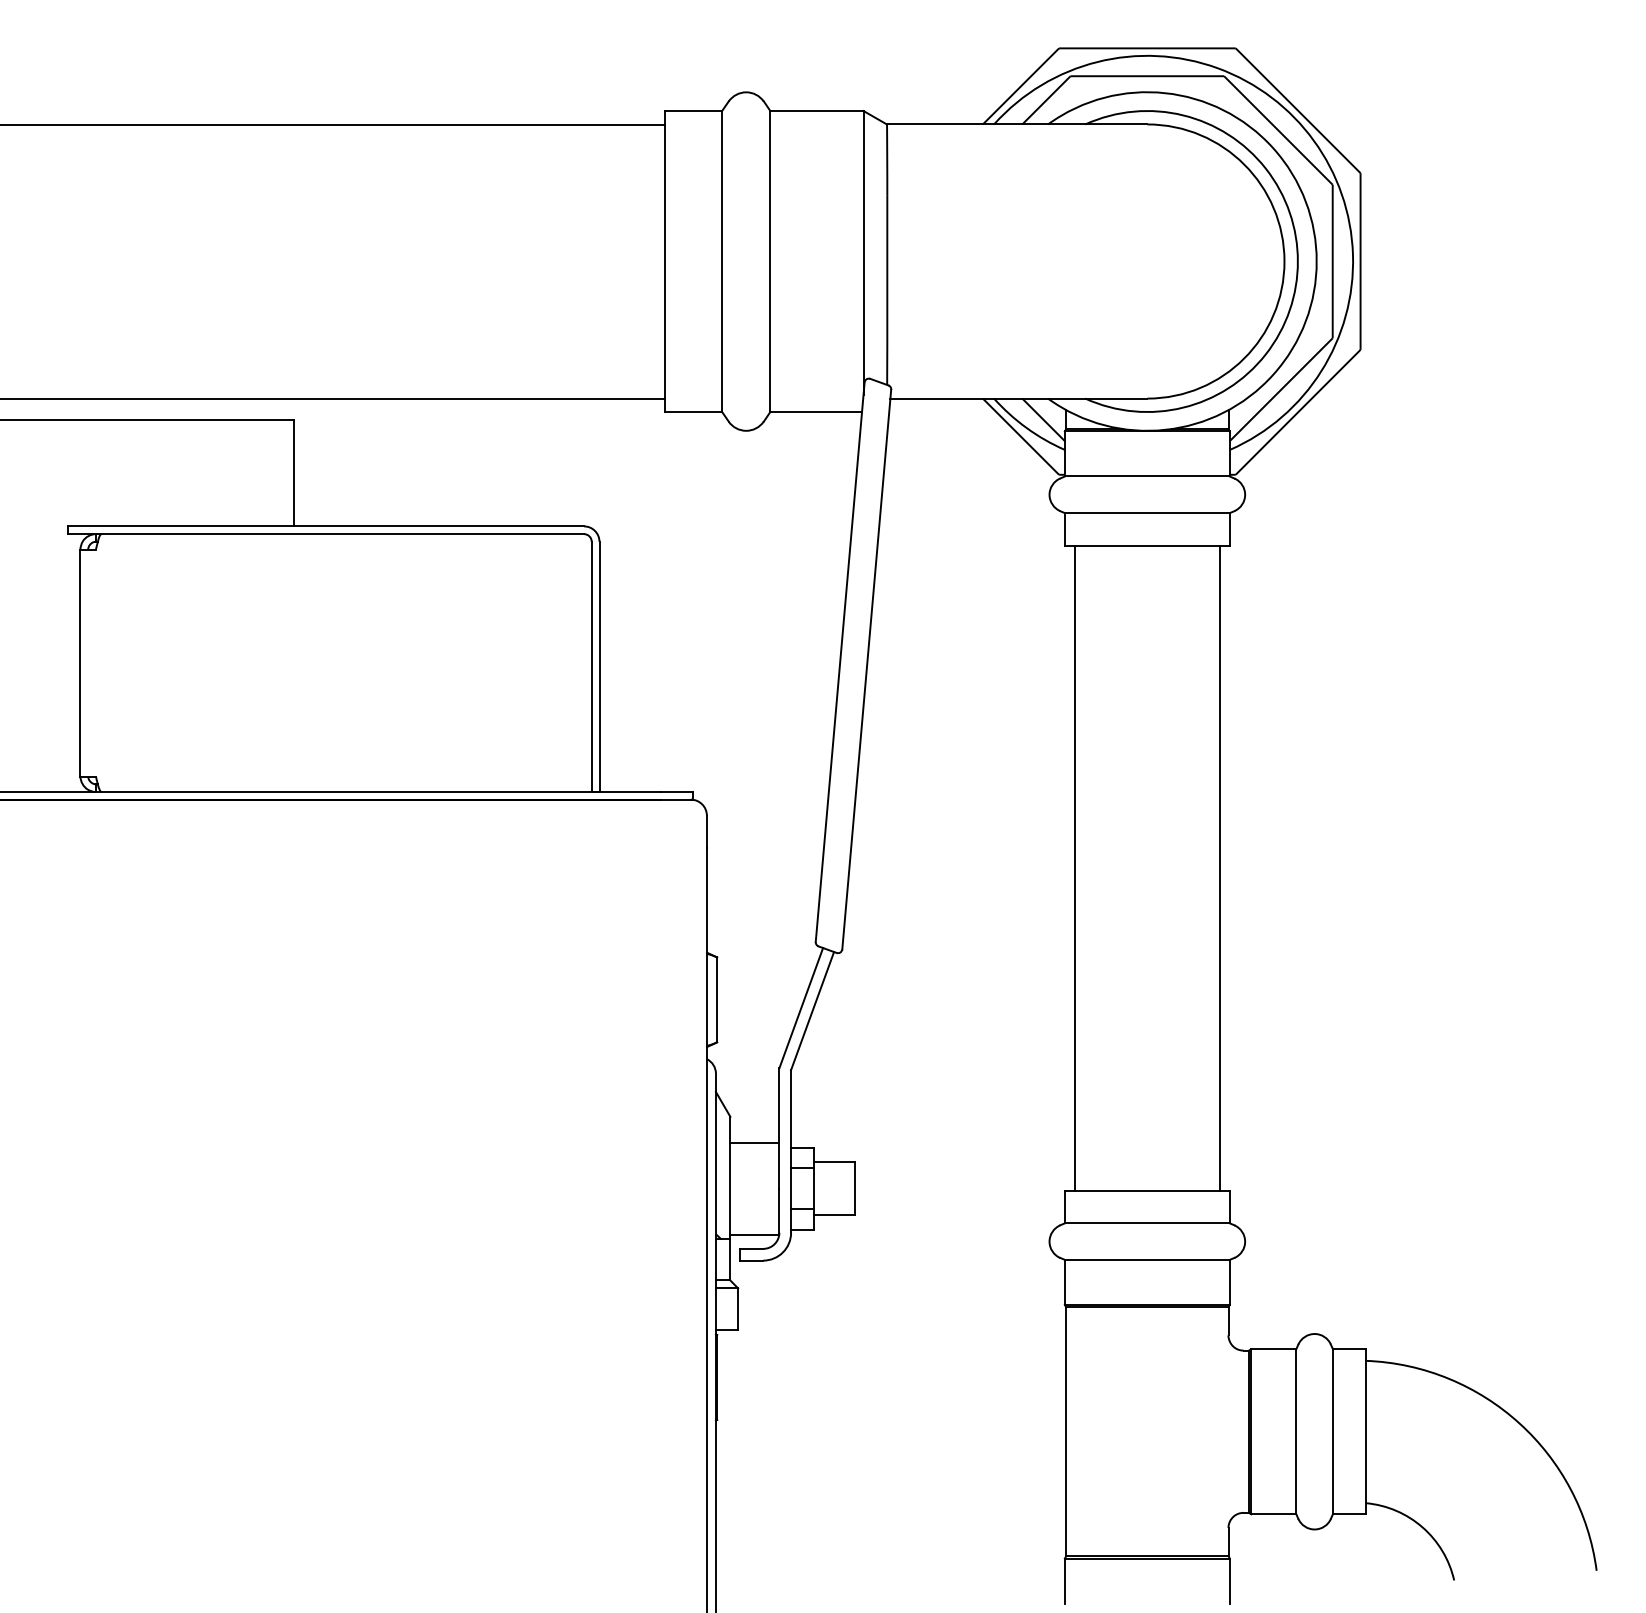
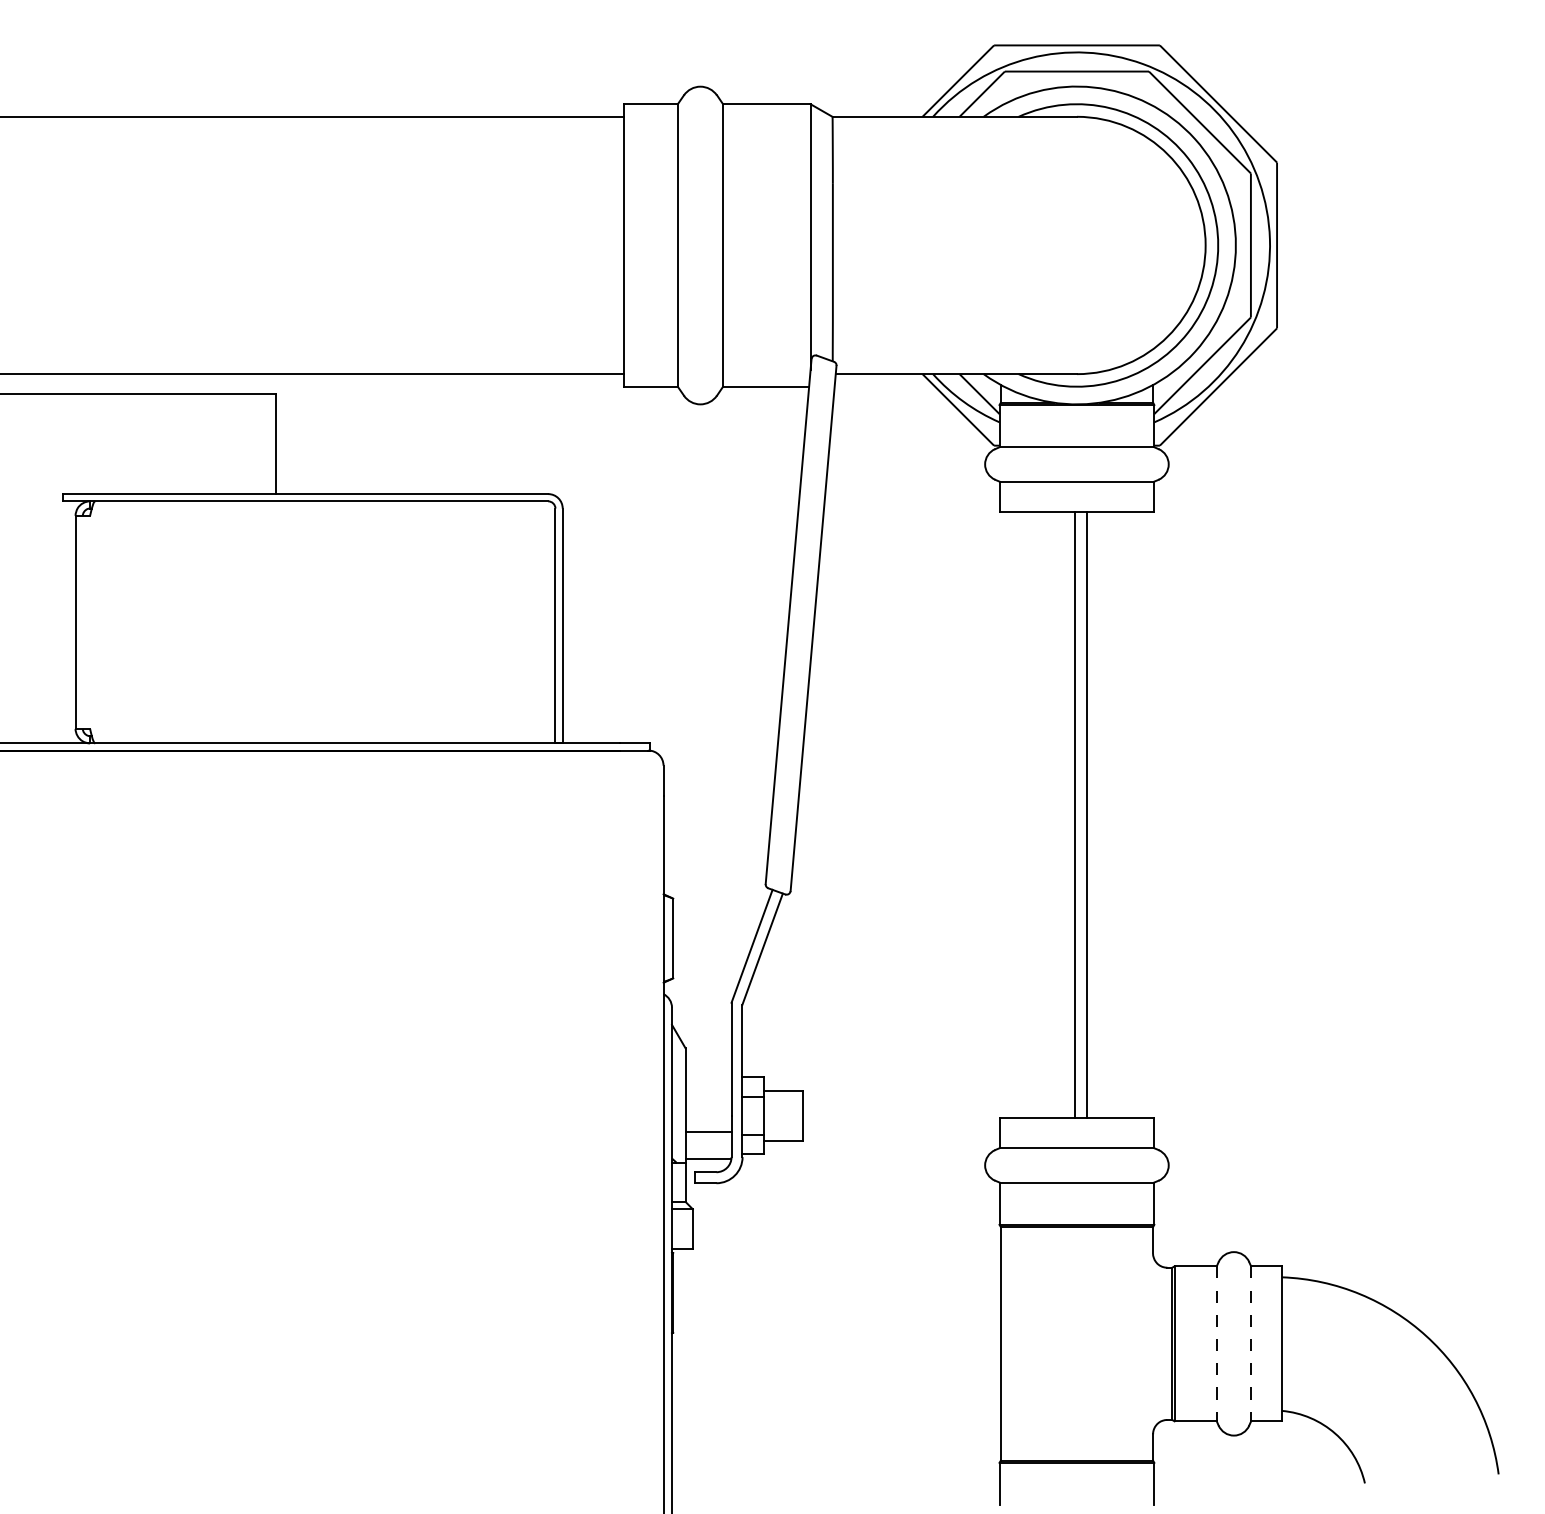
line: (1074, 867) -> (1074, 814), moved
line: (1219, 867) -> (1086, 814), moved
line: (754, 1142) -> (708, 1131), moved
line: (1296, 1431) -> (1216, 1343), solid -> dashed
line: (1332, 1431) -> (1250, 1343), solid -> dashed

